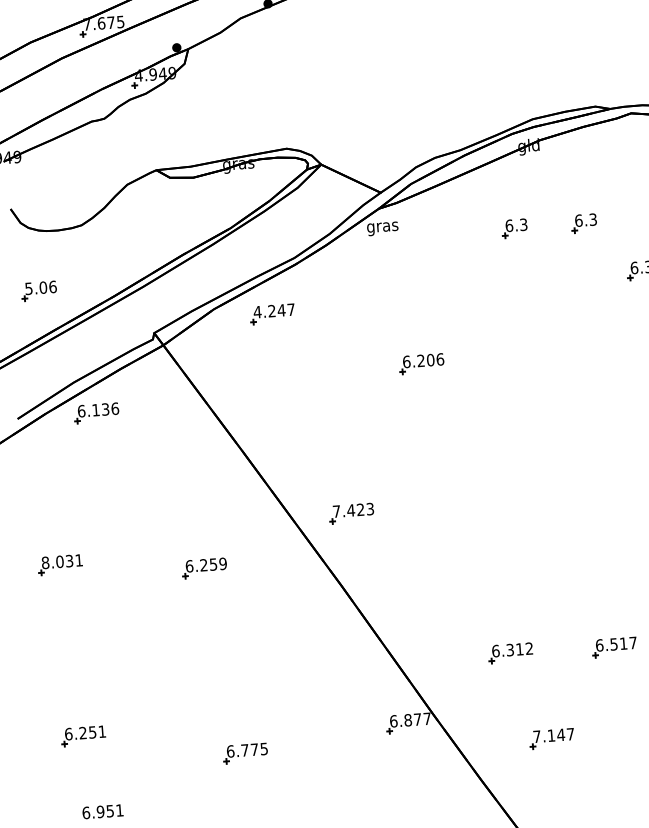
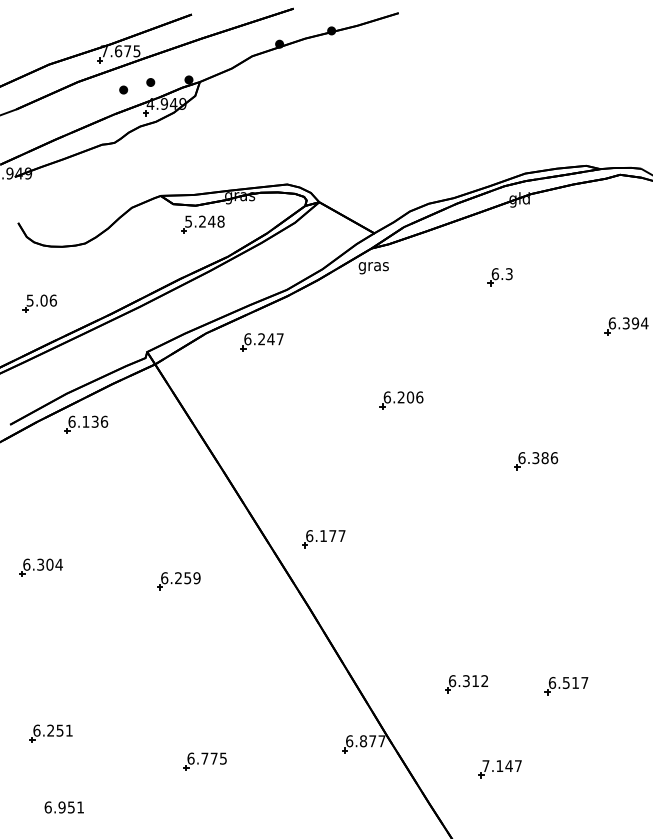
part: (137, 53) -> (150, 82), added
part: (109, 62) -> (123, 89), added
part: (201, 196) -> (202, 224), added
part: (583, 223) -> (566, 277), removed
text: (257, 312) -> (247, 339), 4.247 -> 6.247
part: (566, 416) -> (536, 461), added
text: (353, 510) -> (325, 536), 7.423 -> 6.177
text: (61, 561) -> (42, 564), 8.031 -> 6.304

